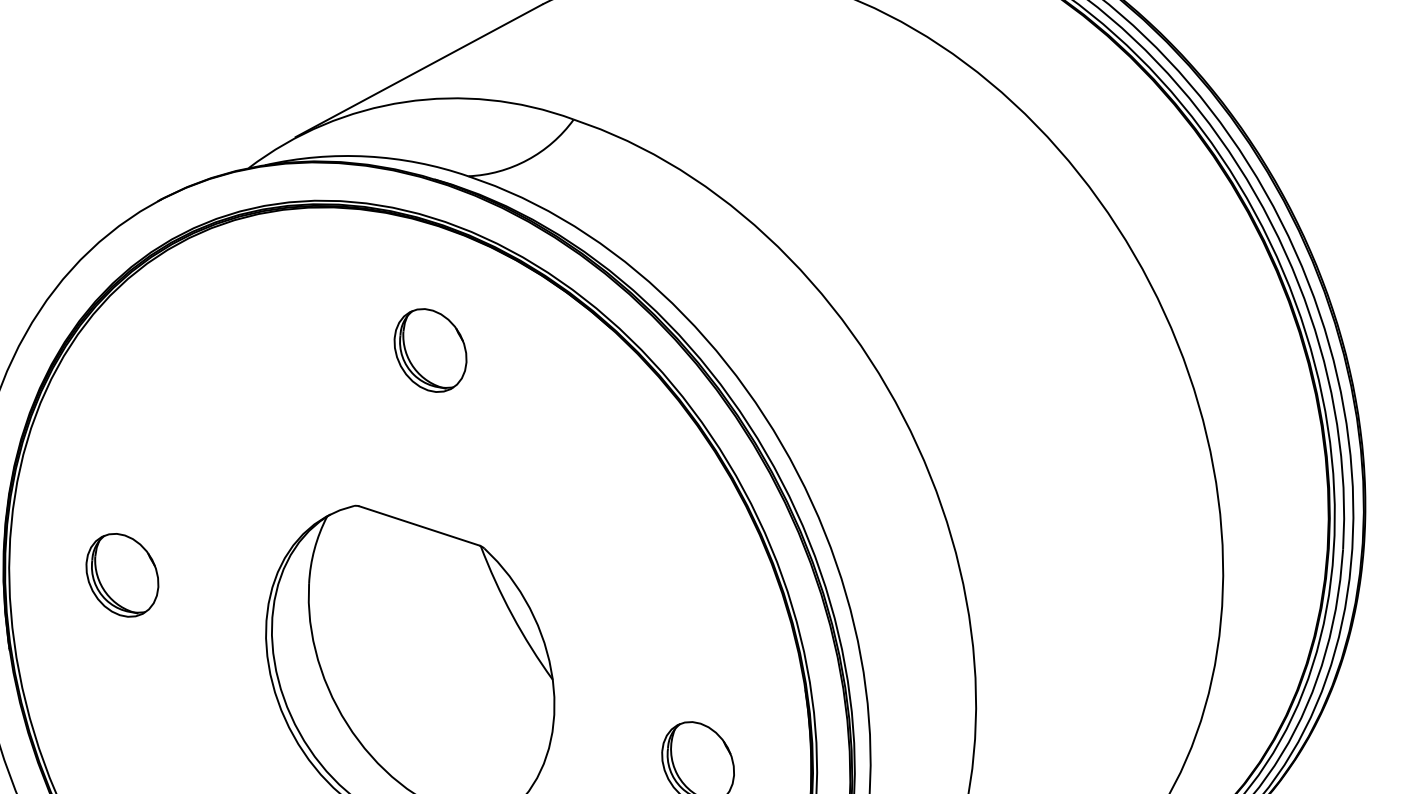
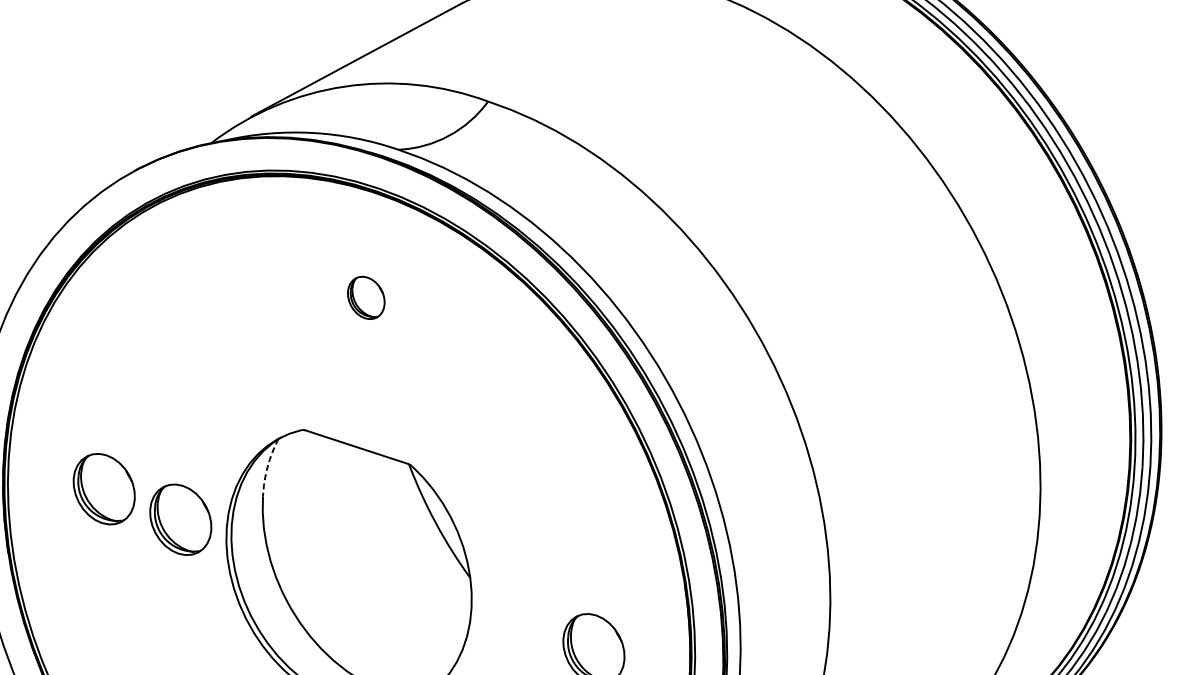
part: (430, 350) -> (366, 297), size x0.6
arc: (314, 549) -> (267, 467), solid -> dashed
part: (212, 611) -> (180, 519), added

